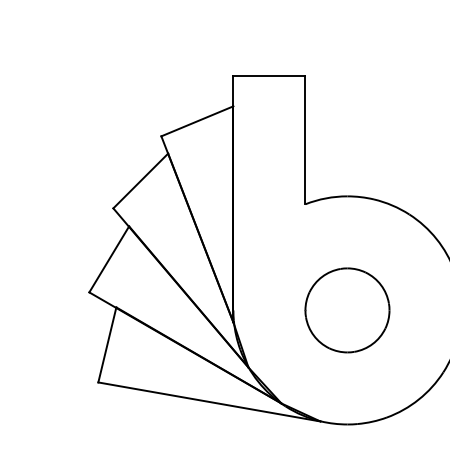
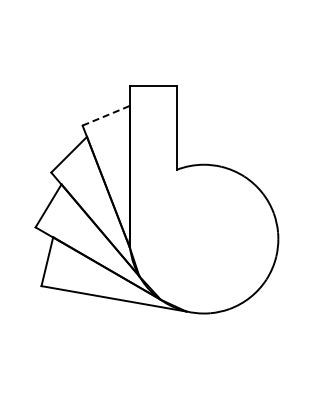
line: (196, 122) -> (105, 116), solid -> dashed
part: (346, 309) -> (203, 238), removed

